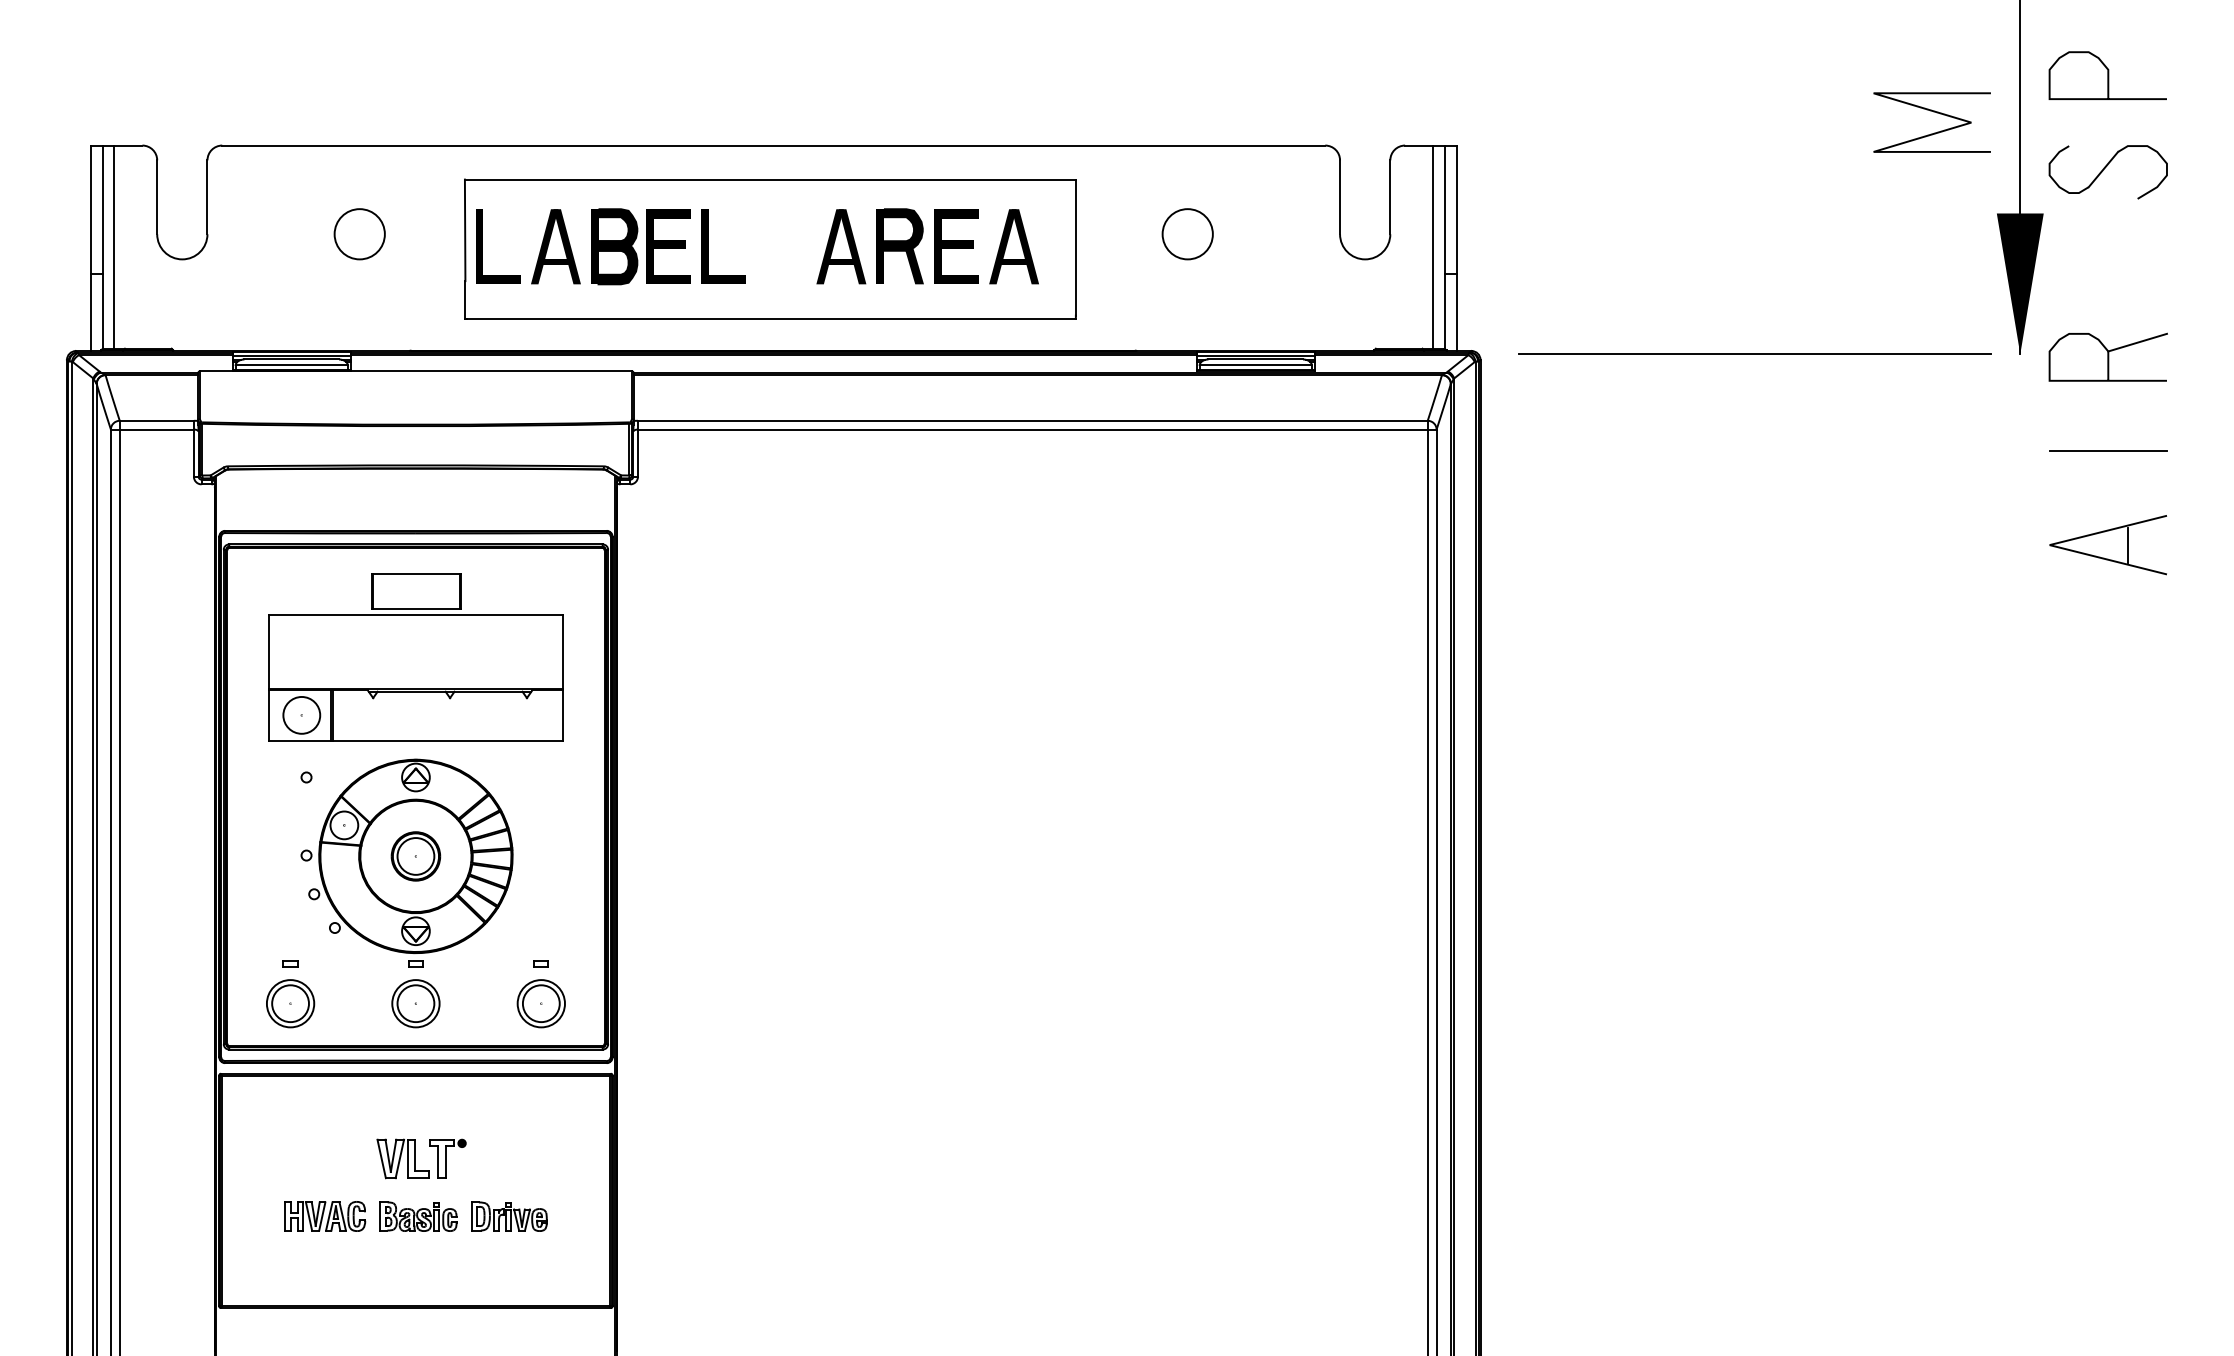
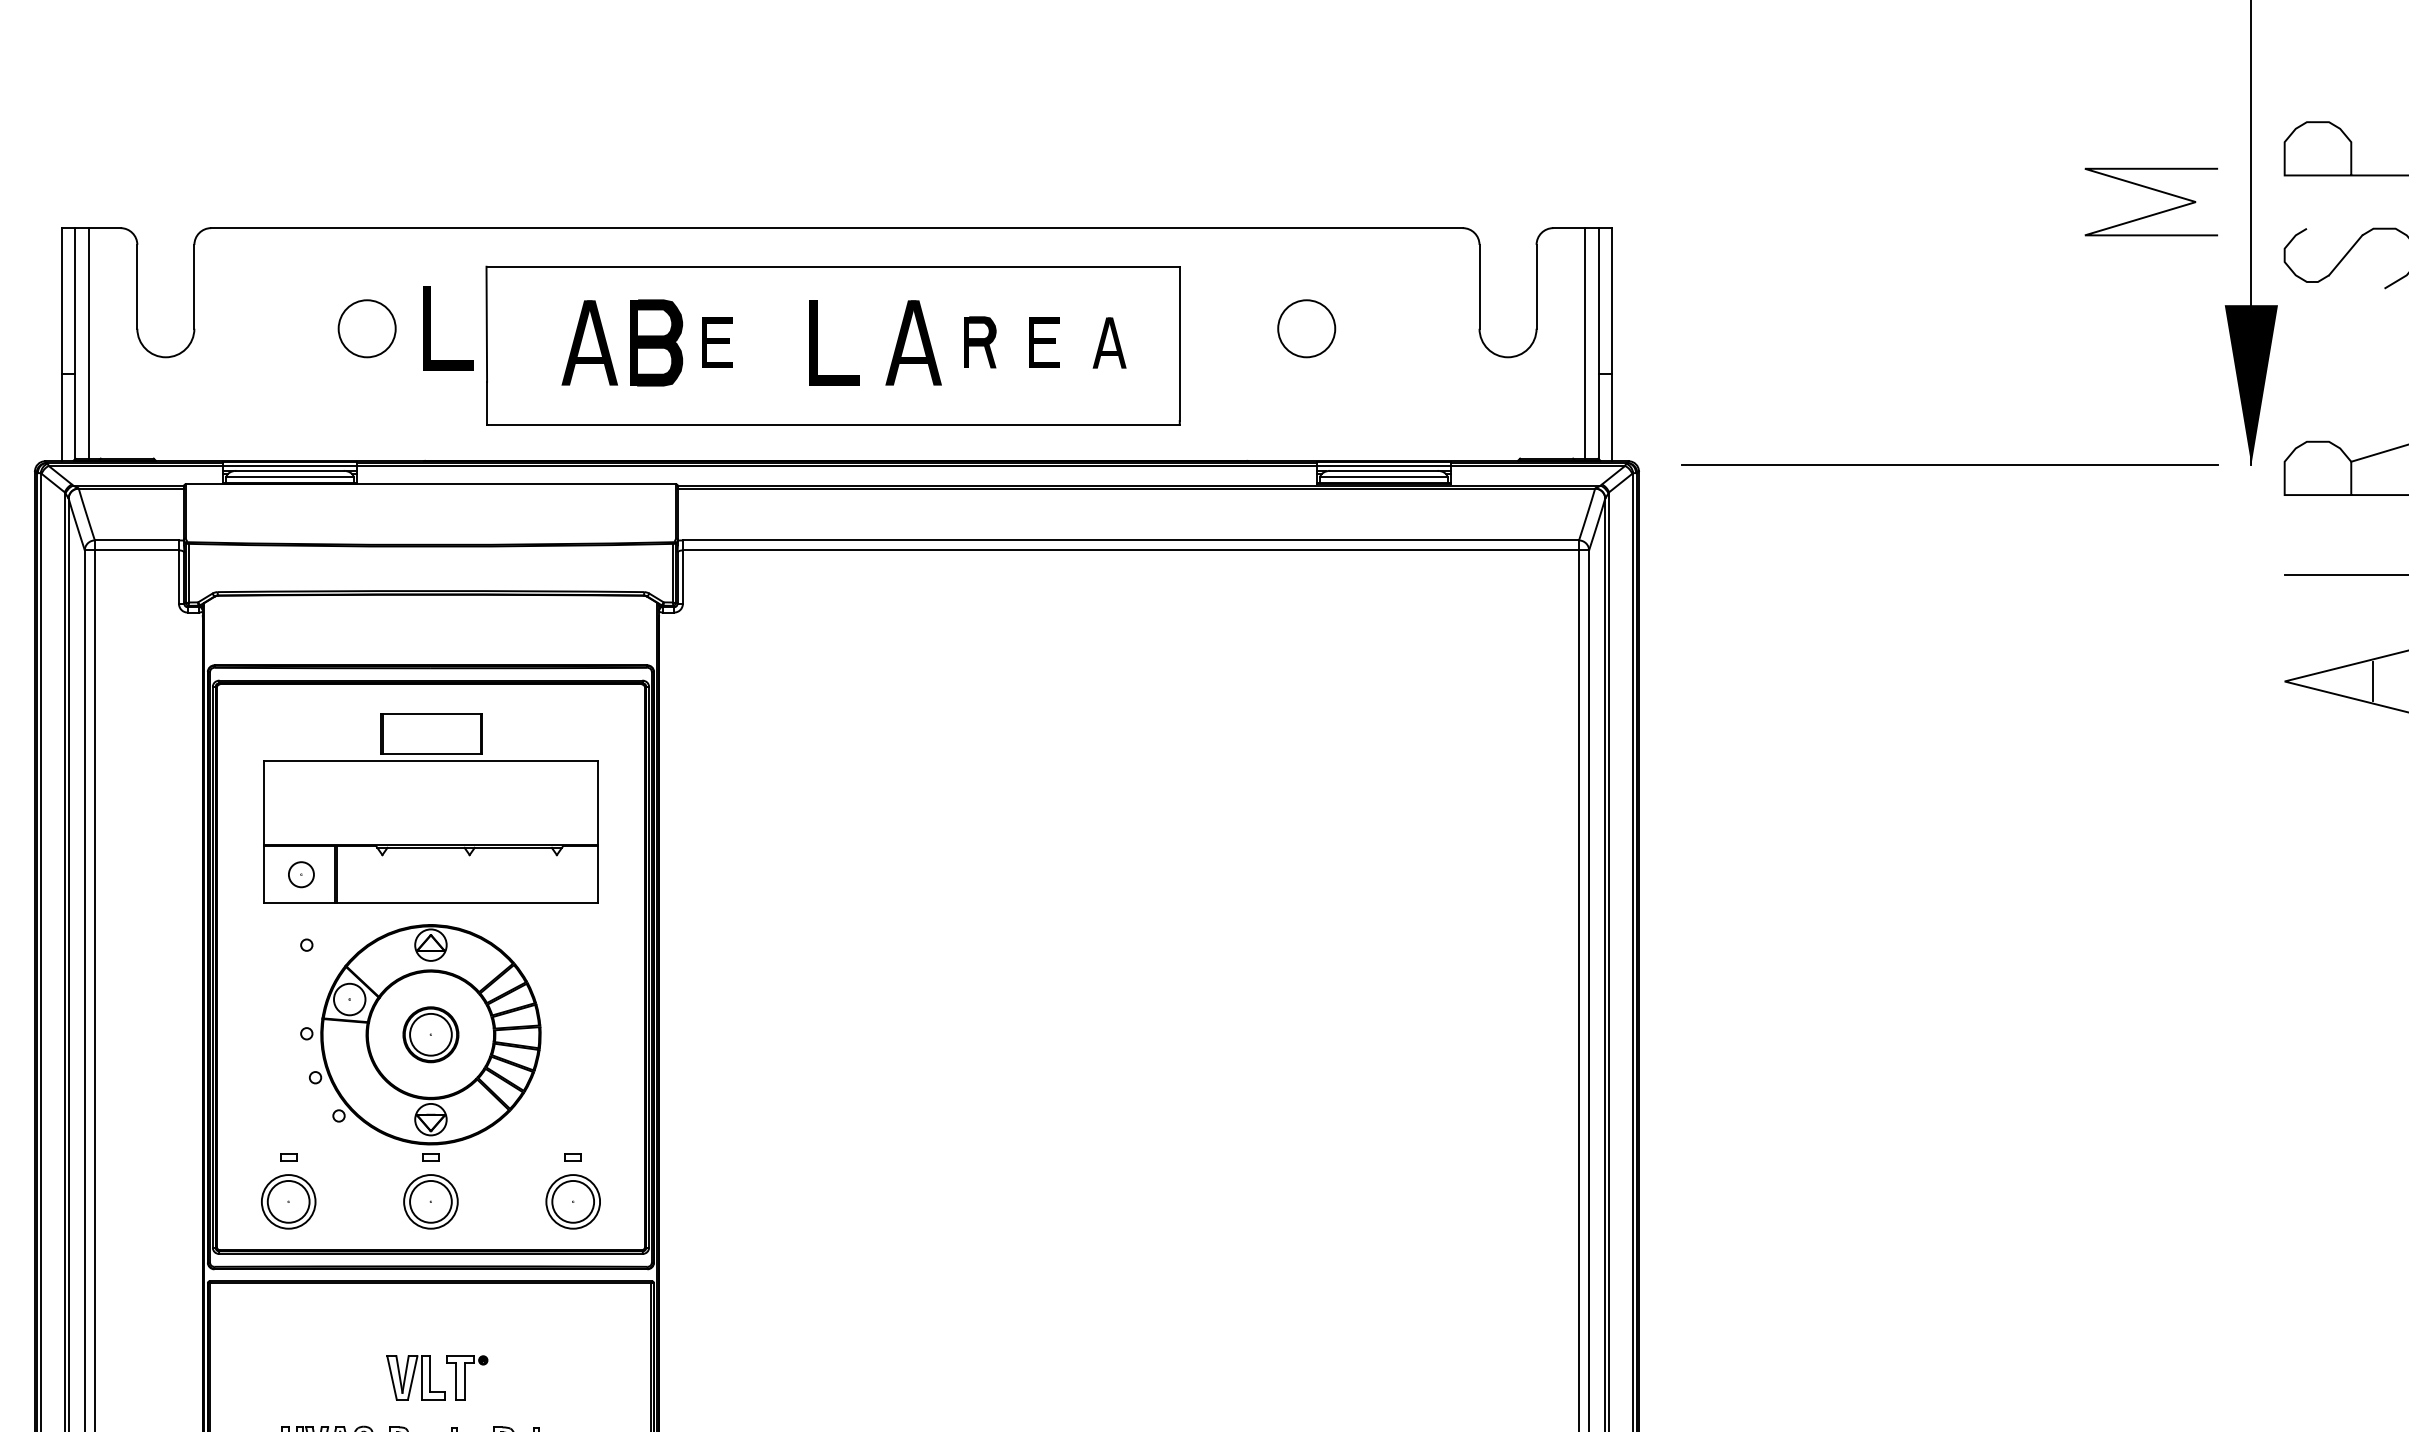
part: (482, 246) -> (430, 327), moved
part: (668, 246) -> (717, 342), size x0.6
part: (708, 246) -> (817, 342), moved
part: (899, 246) -> (979, 342), size x0.6
part: (956, 246) -> (1044, 342), size x0.6
part: (1013, 246) -> (1108, 342), size x0.6
circle: (301, 714) -> (301, 873), size x0.6

